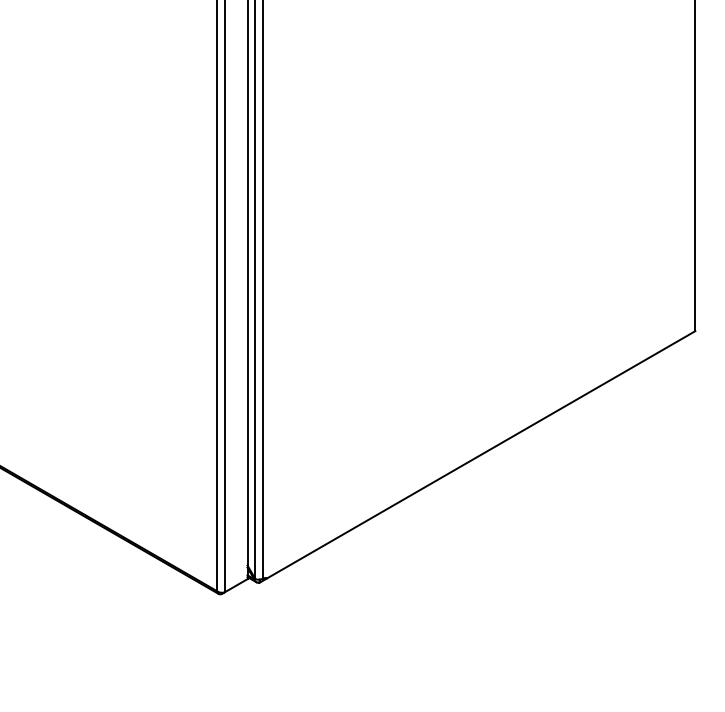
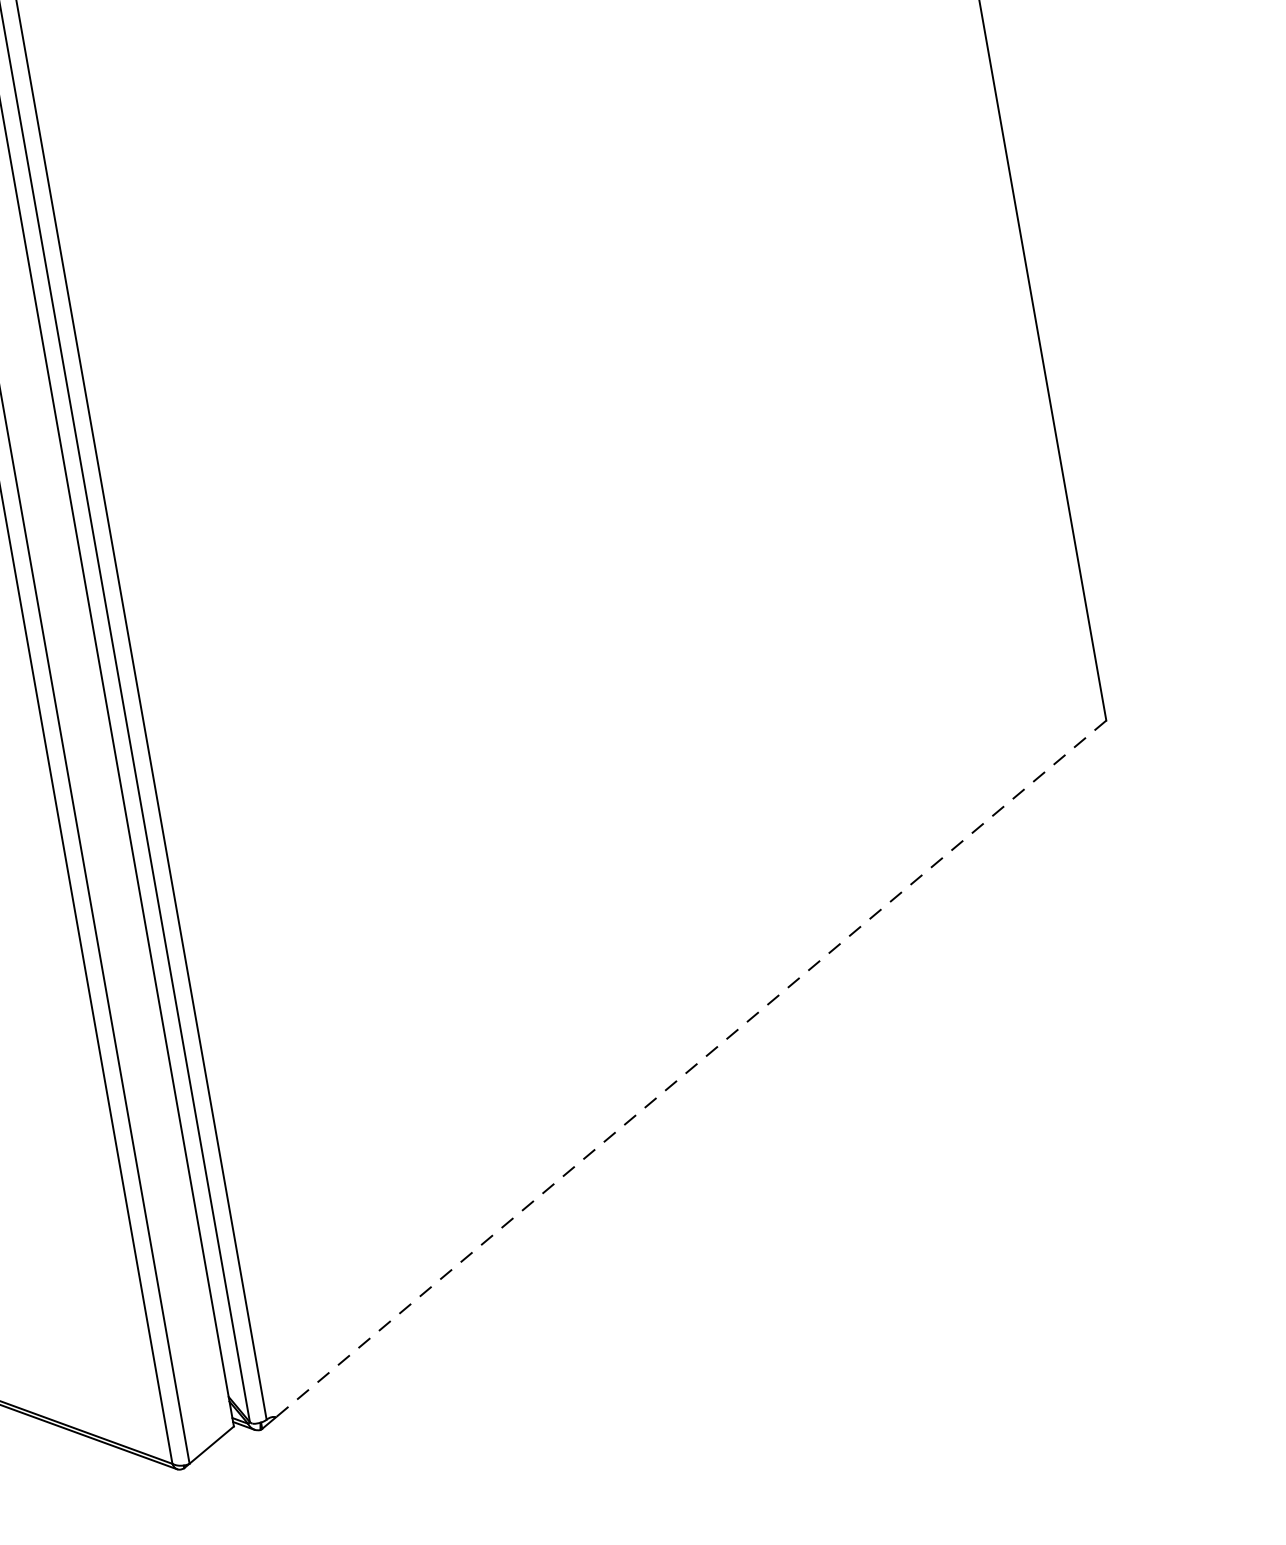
line: (480, 455) -> (689, 1070), solid -> dashed

